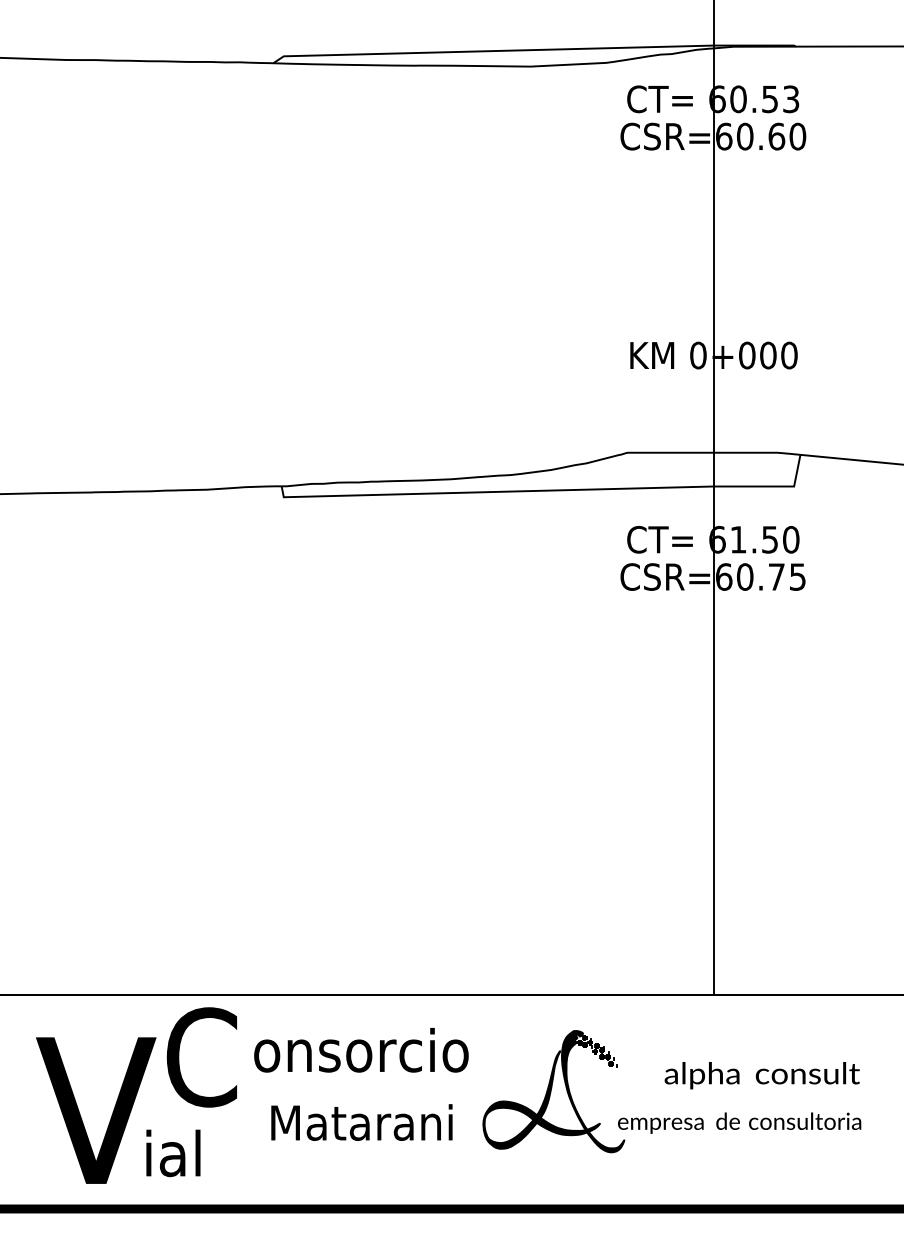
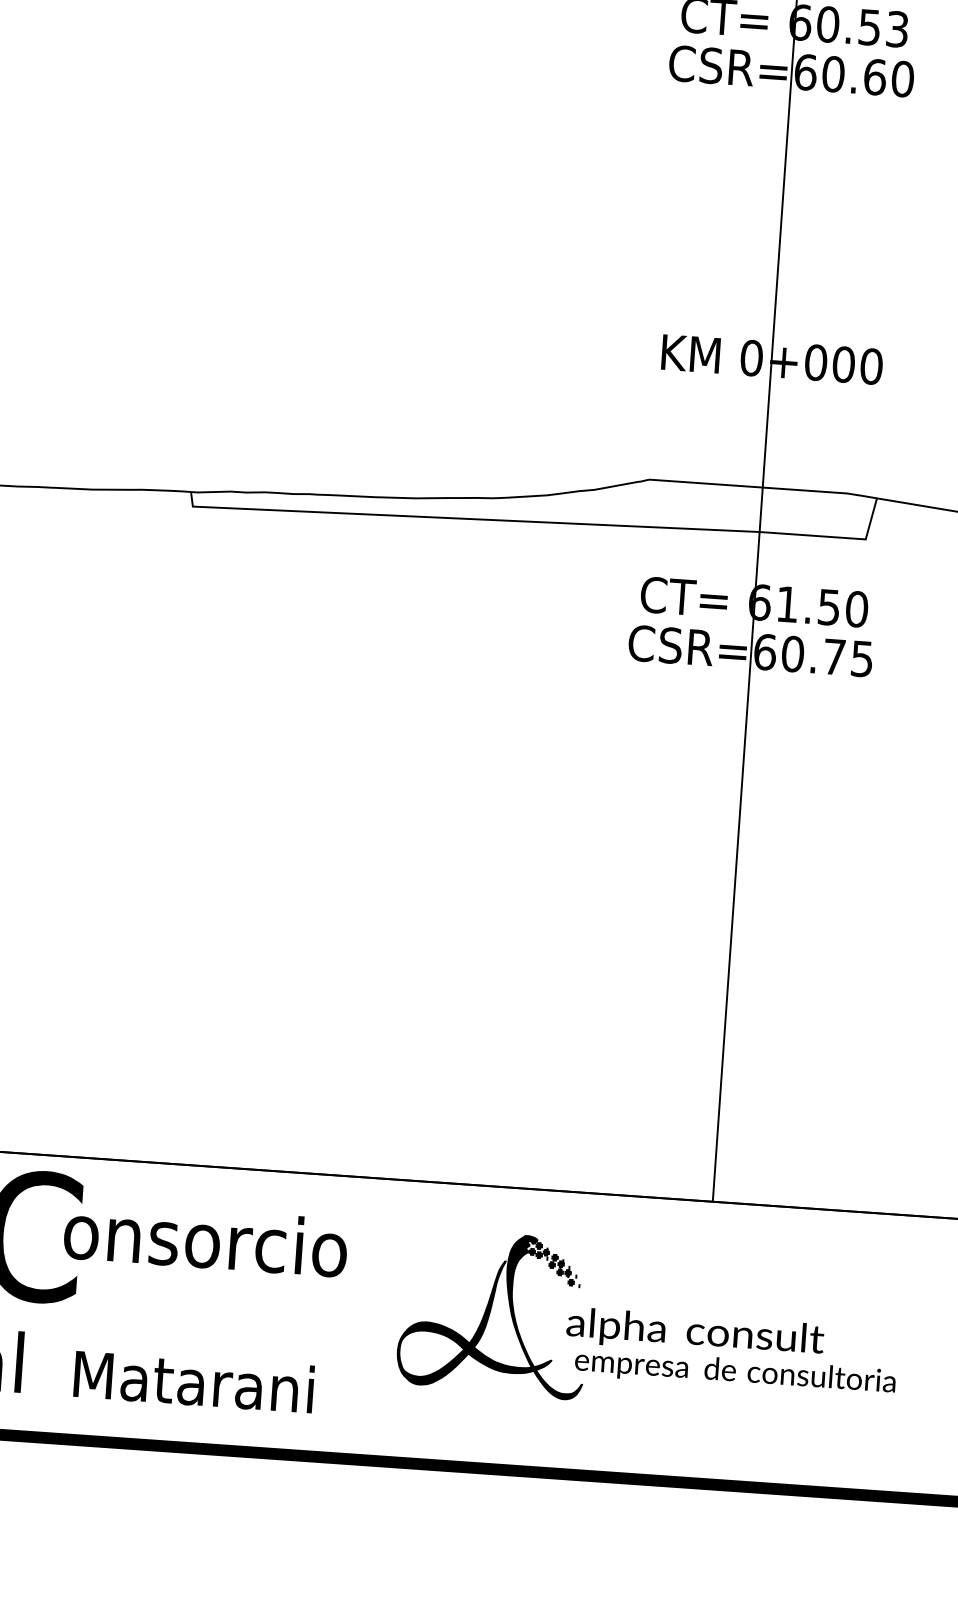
text: (361, 1050) -> (206, 1239), moved
text: (761, 1075) -> (694, 1333), moved
text: (361, 1122) -> (193, 1381), moved

